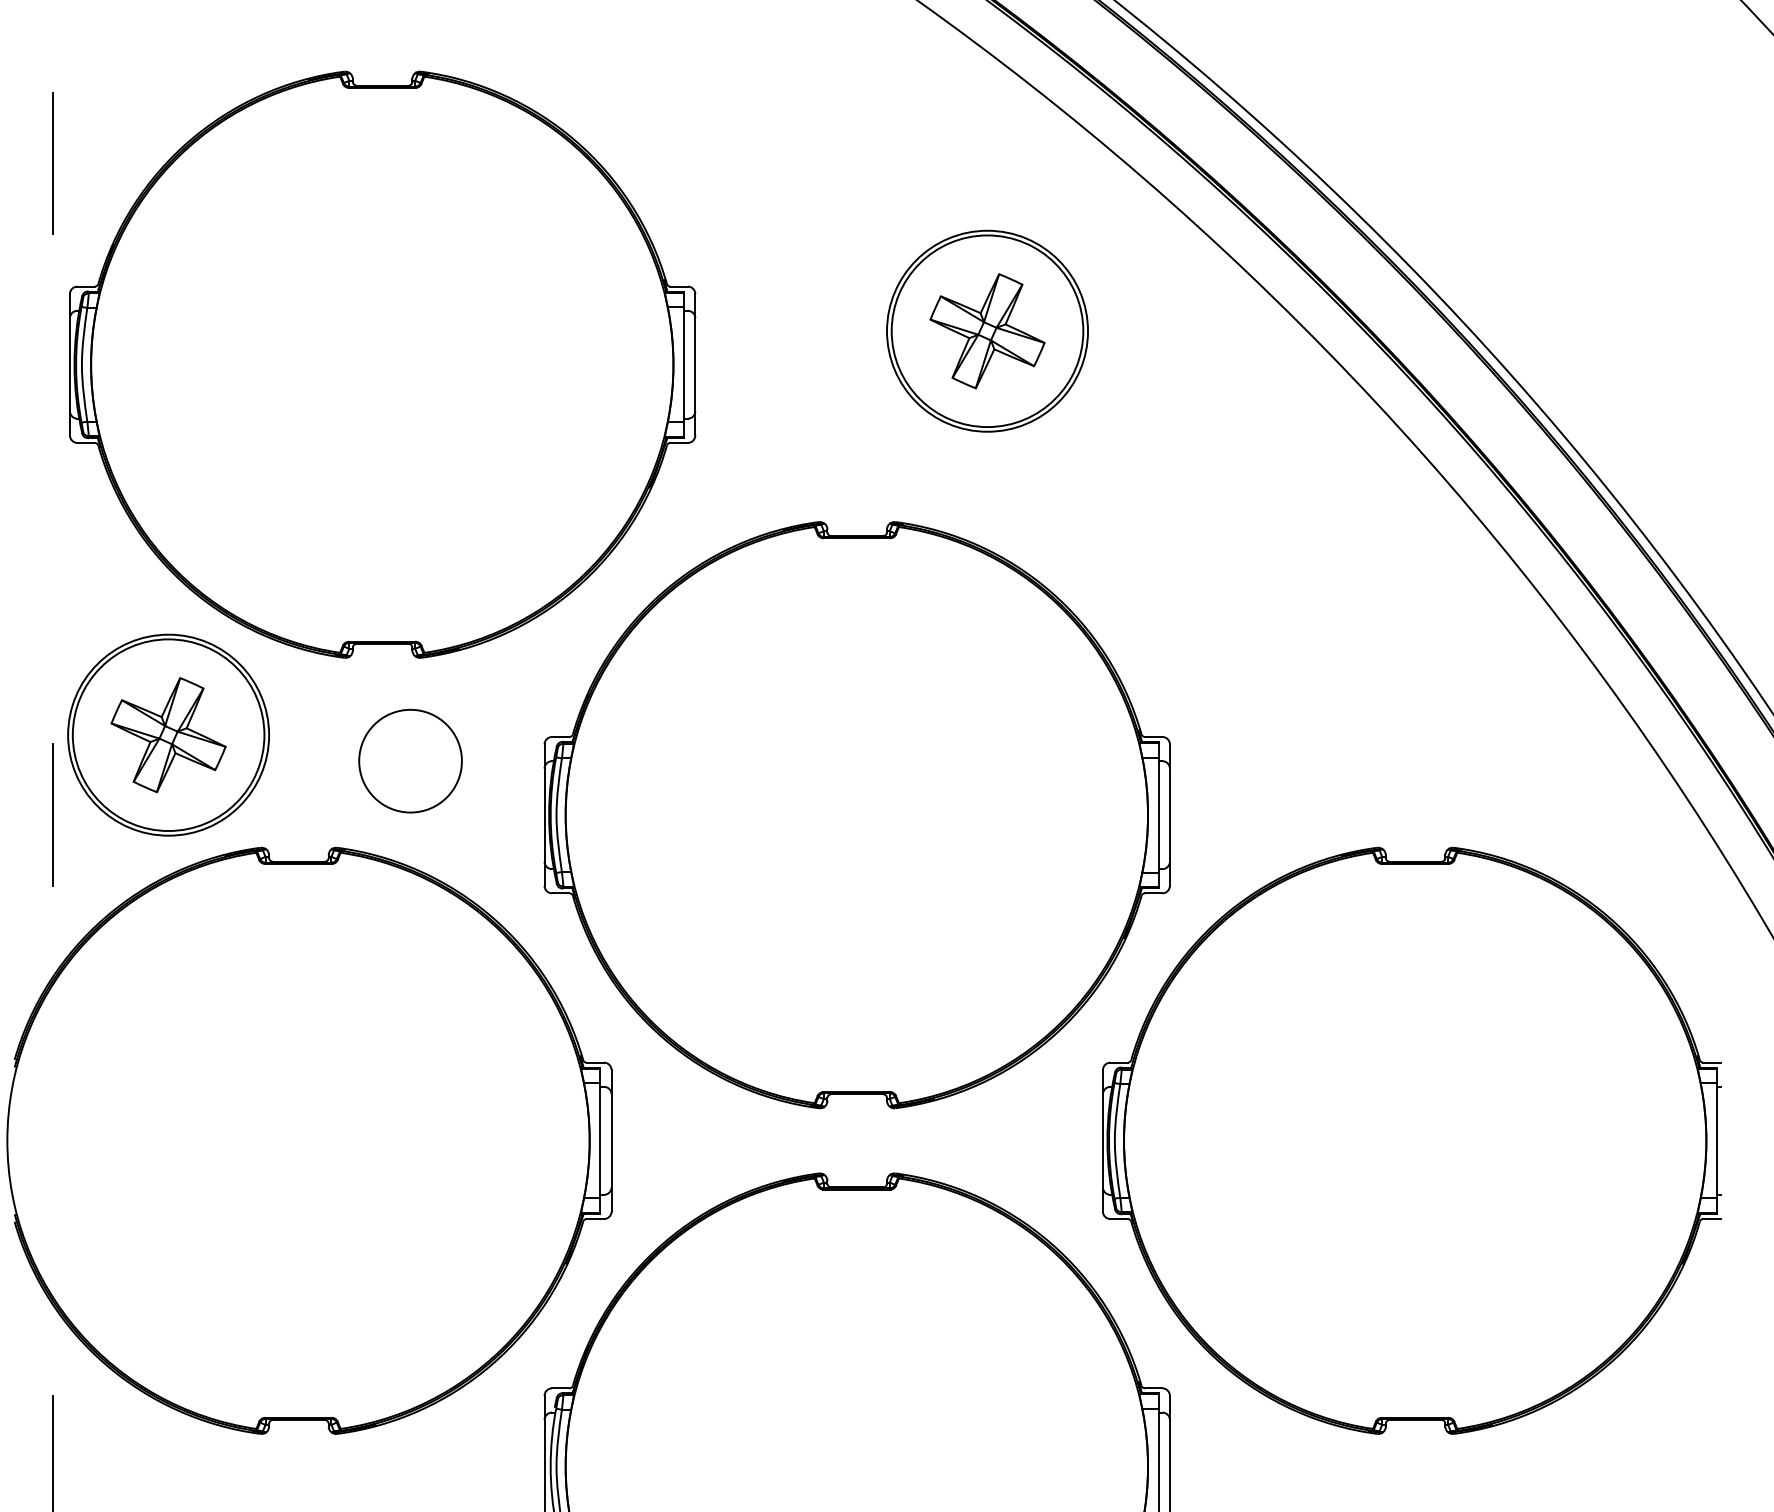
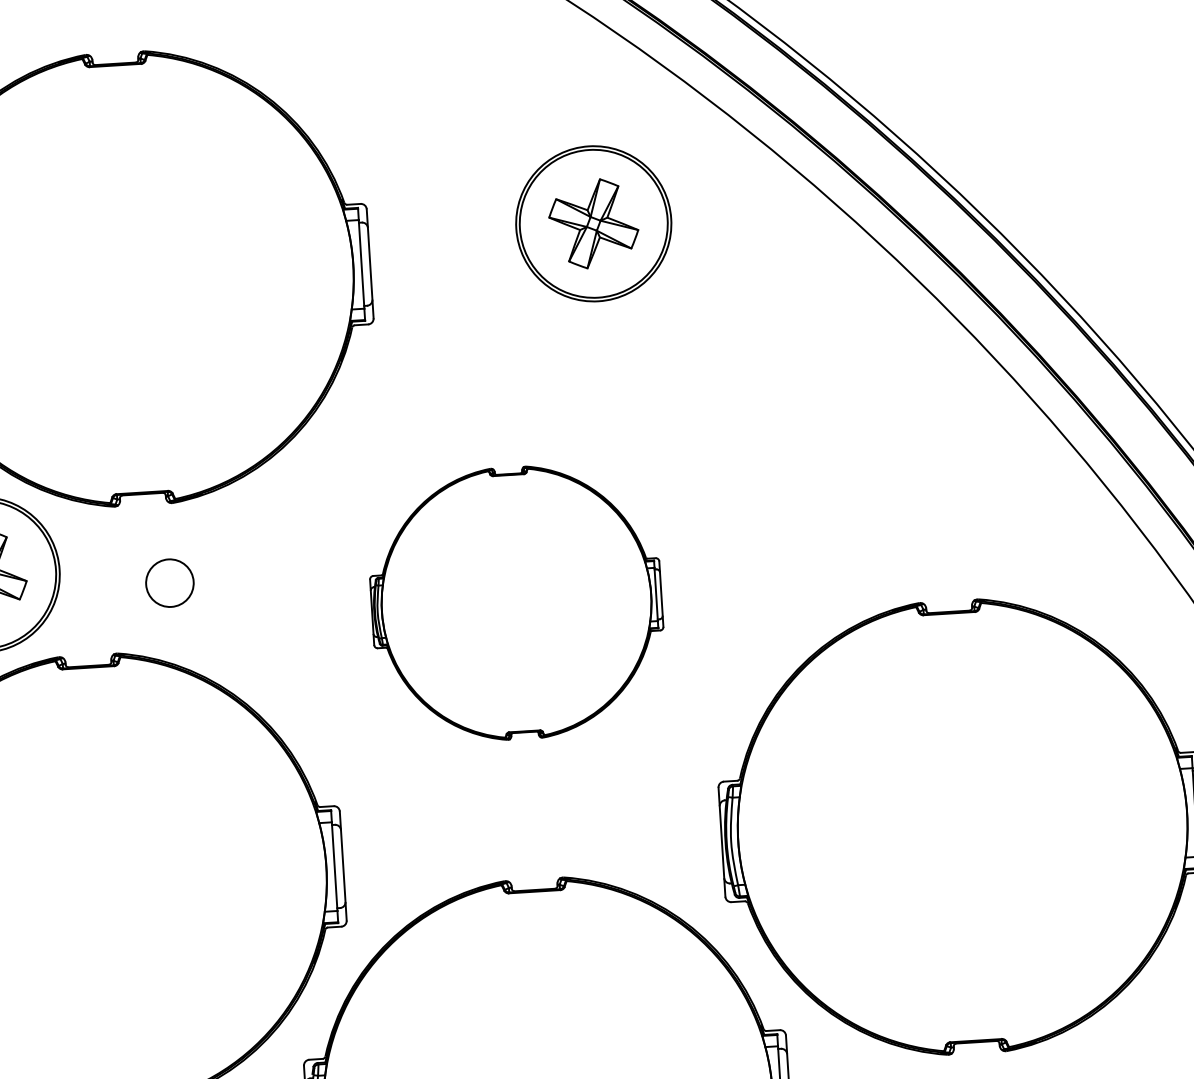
circle: (410, 760) -> (169, 582), size x0.6
part: (856, 815) -> (516, 603), size x0.6

